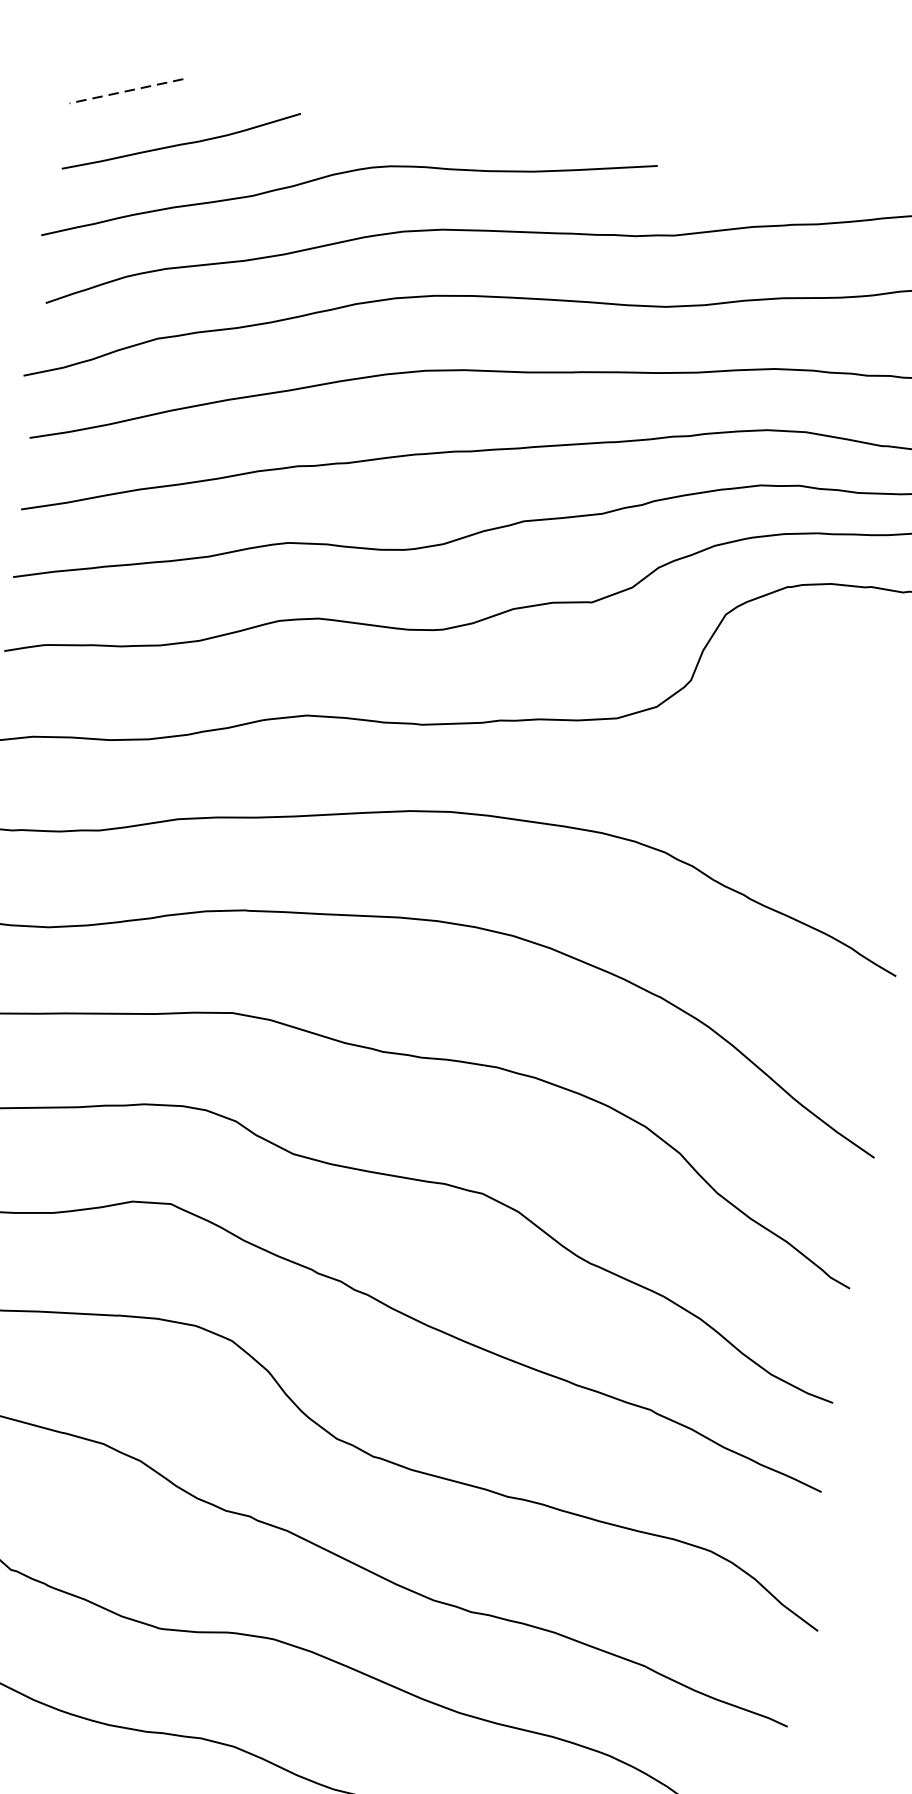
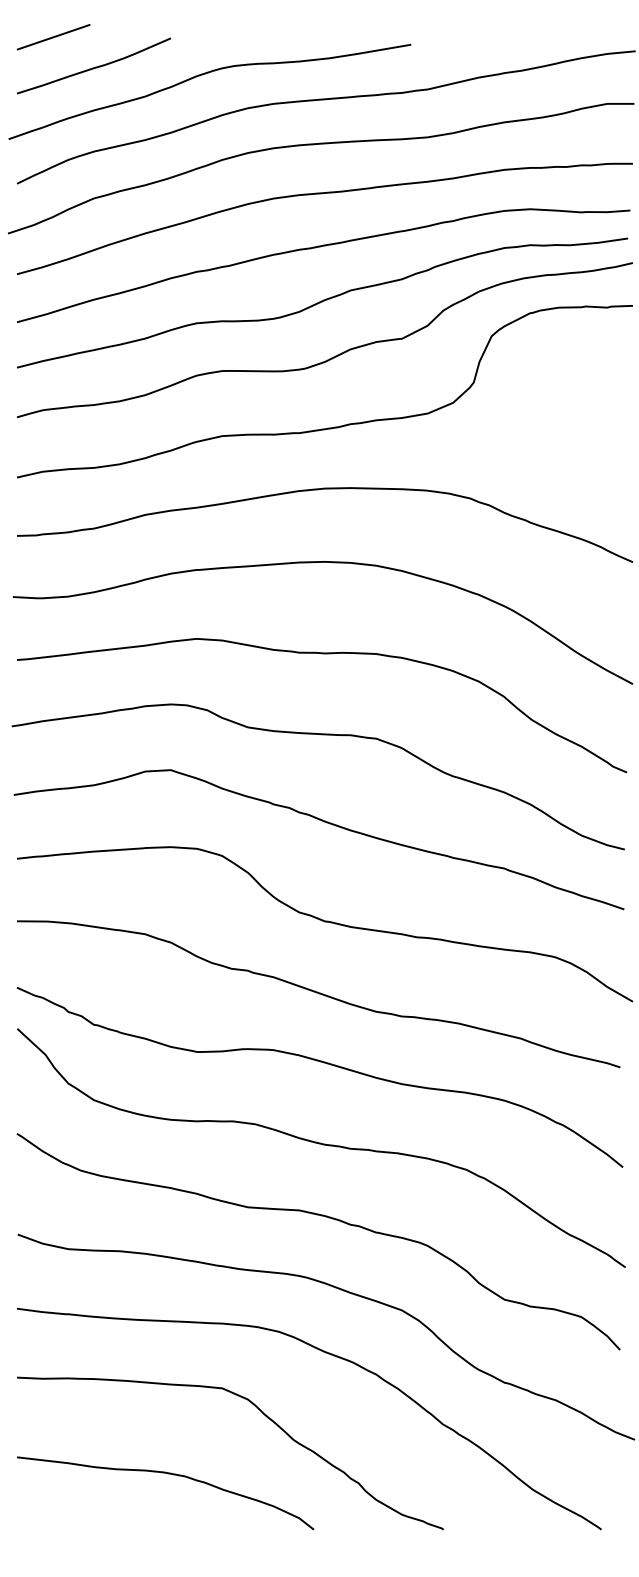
line: (126, 91) -> (53, 37), dashed -> solid

